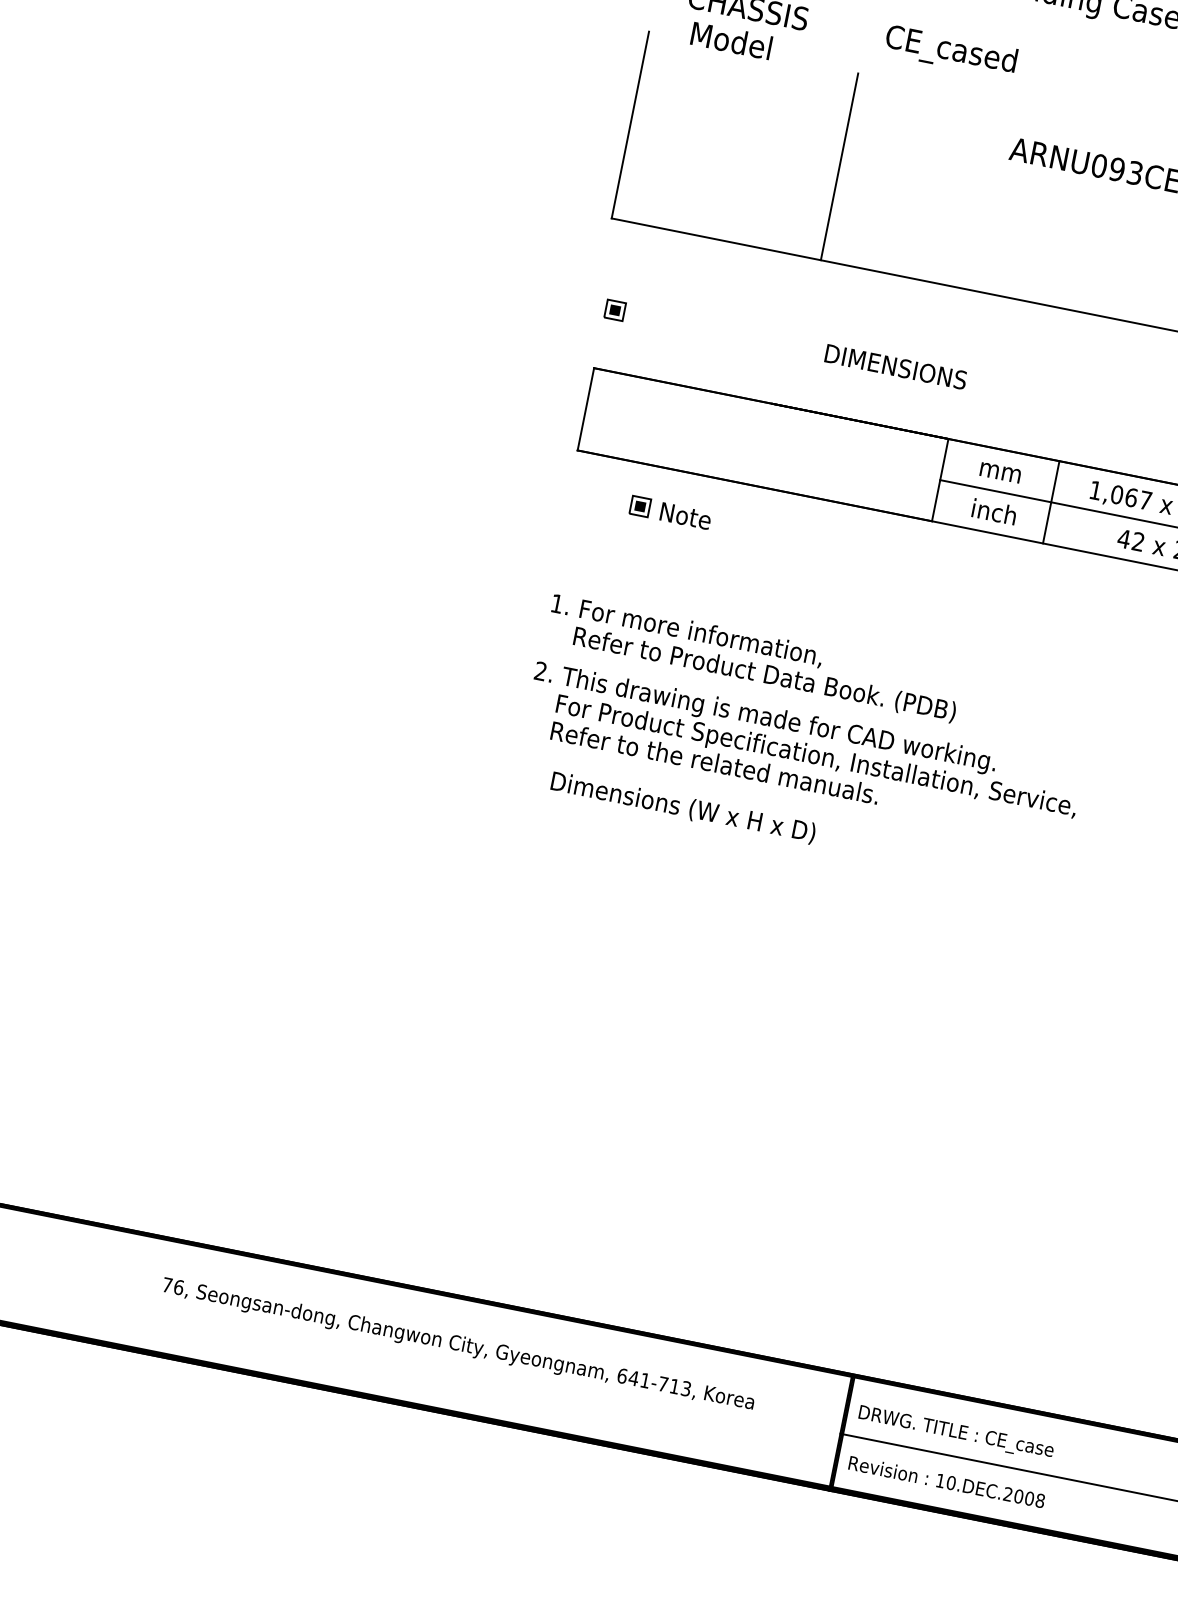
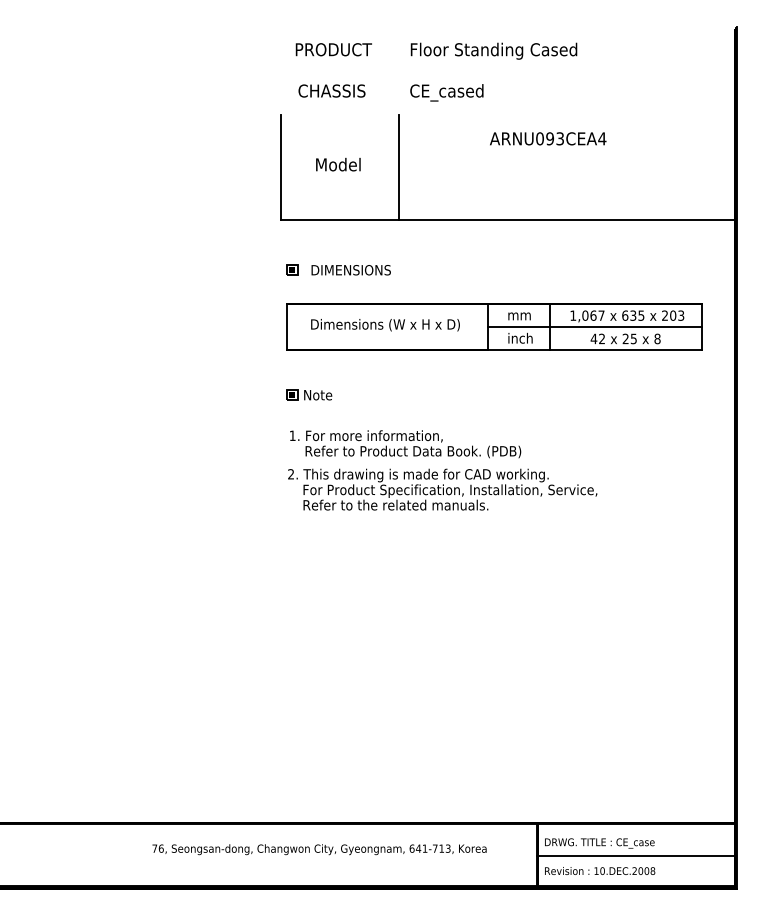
text: (731, 40) -> (338, 164), moved
text: (894, 367) -> (350, 270), moved
part: (670, 511) -> (309, 394), moved
text: (683, 808) -> (385, 325), moved

